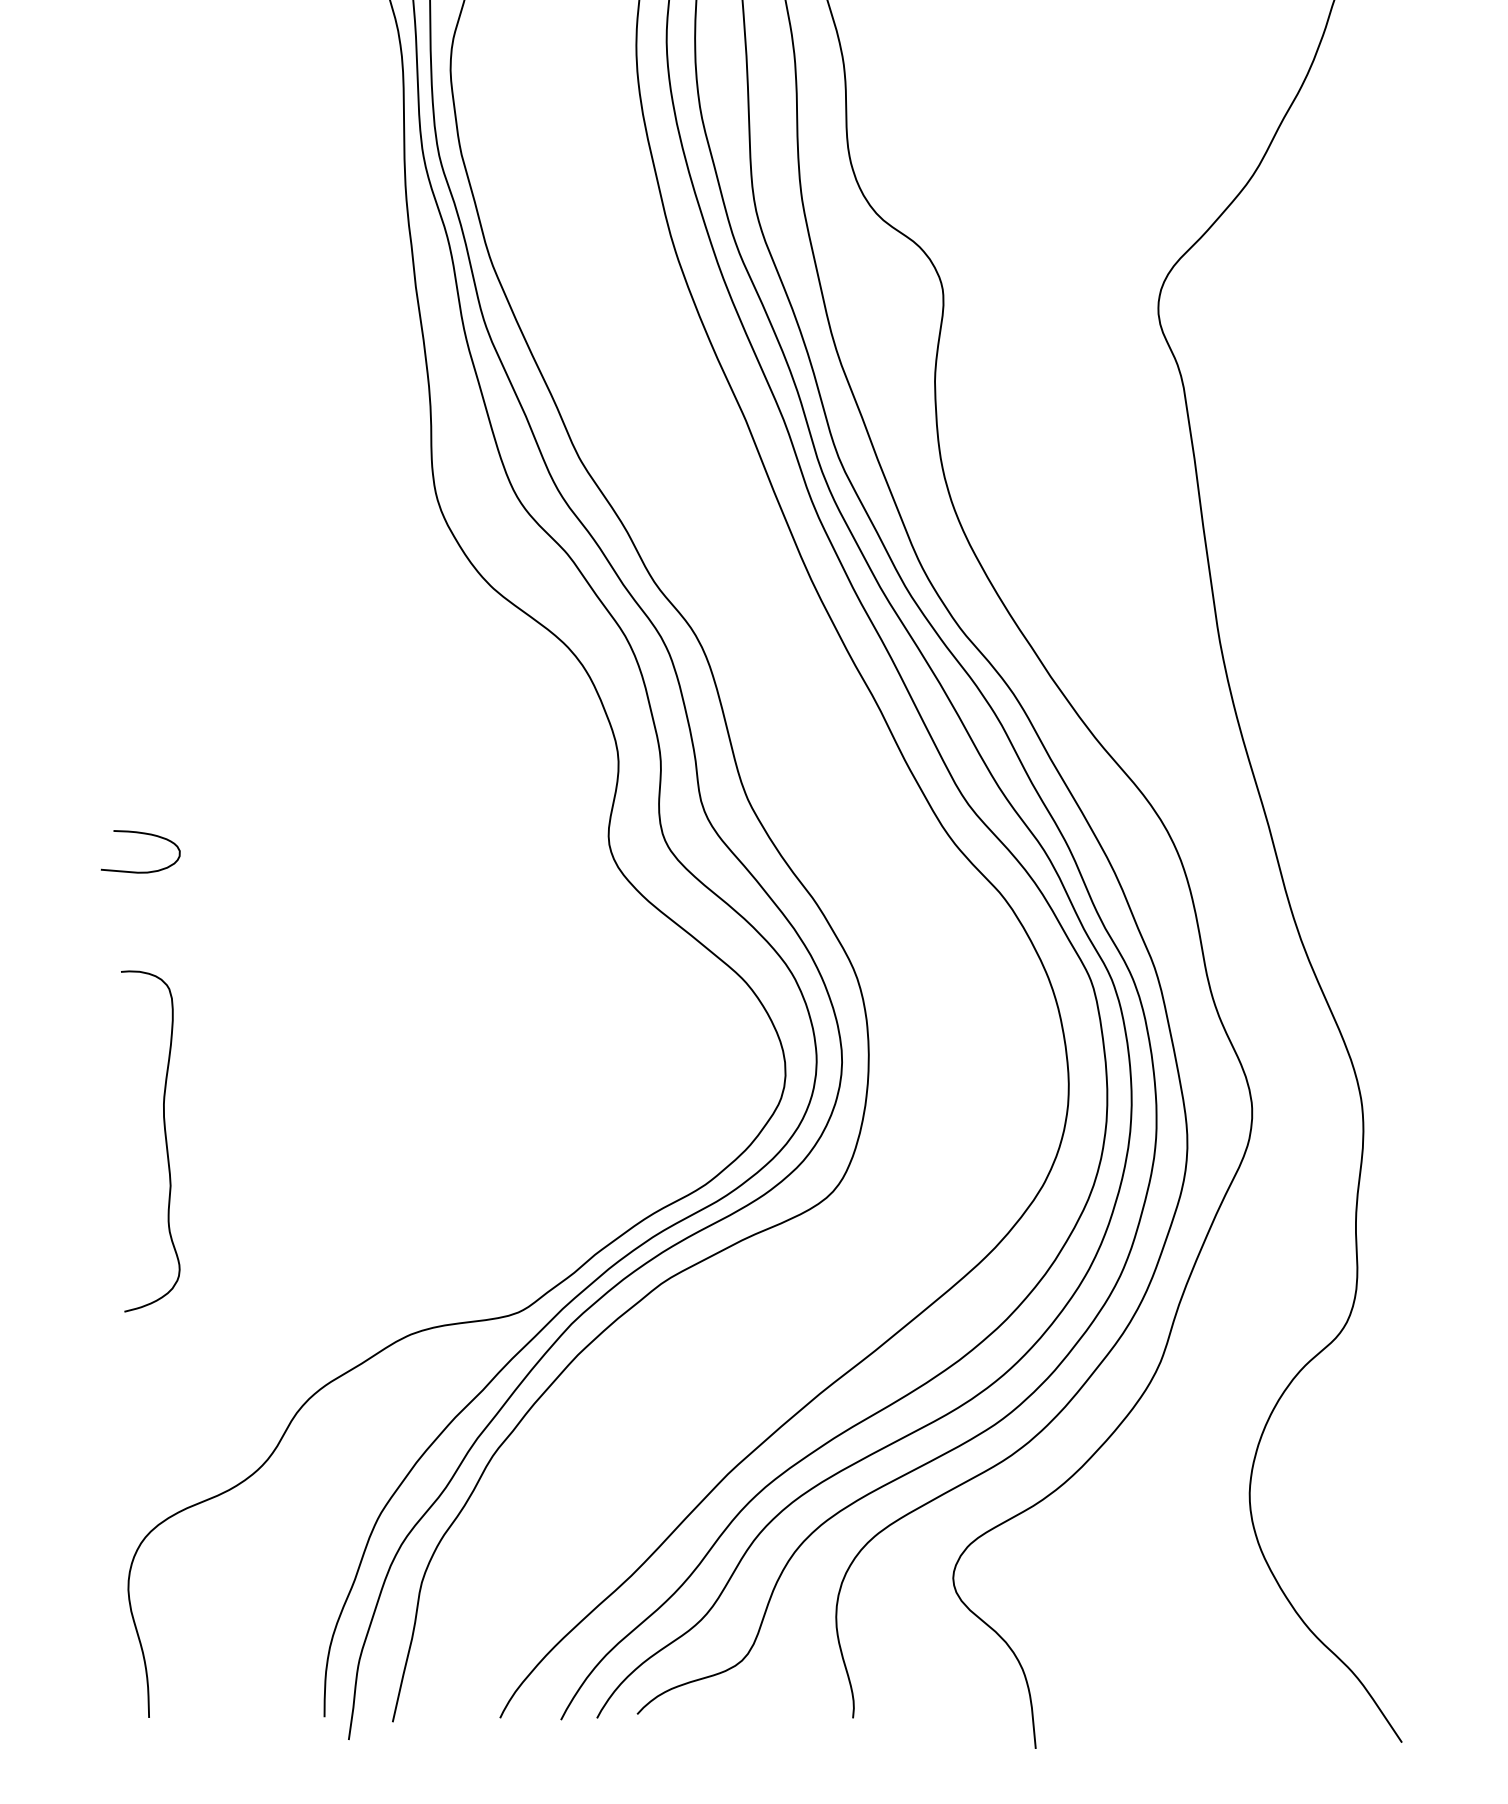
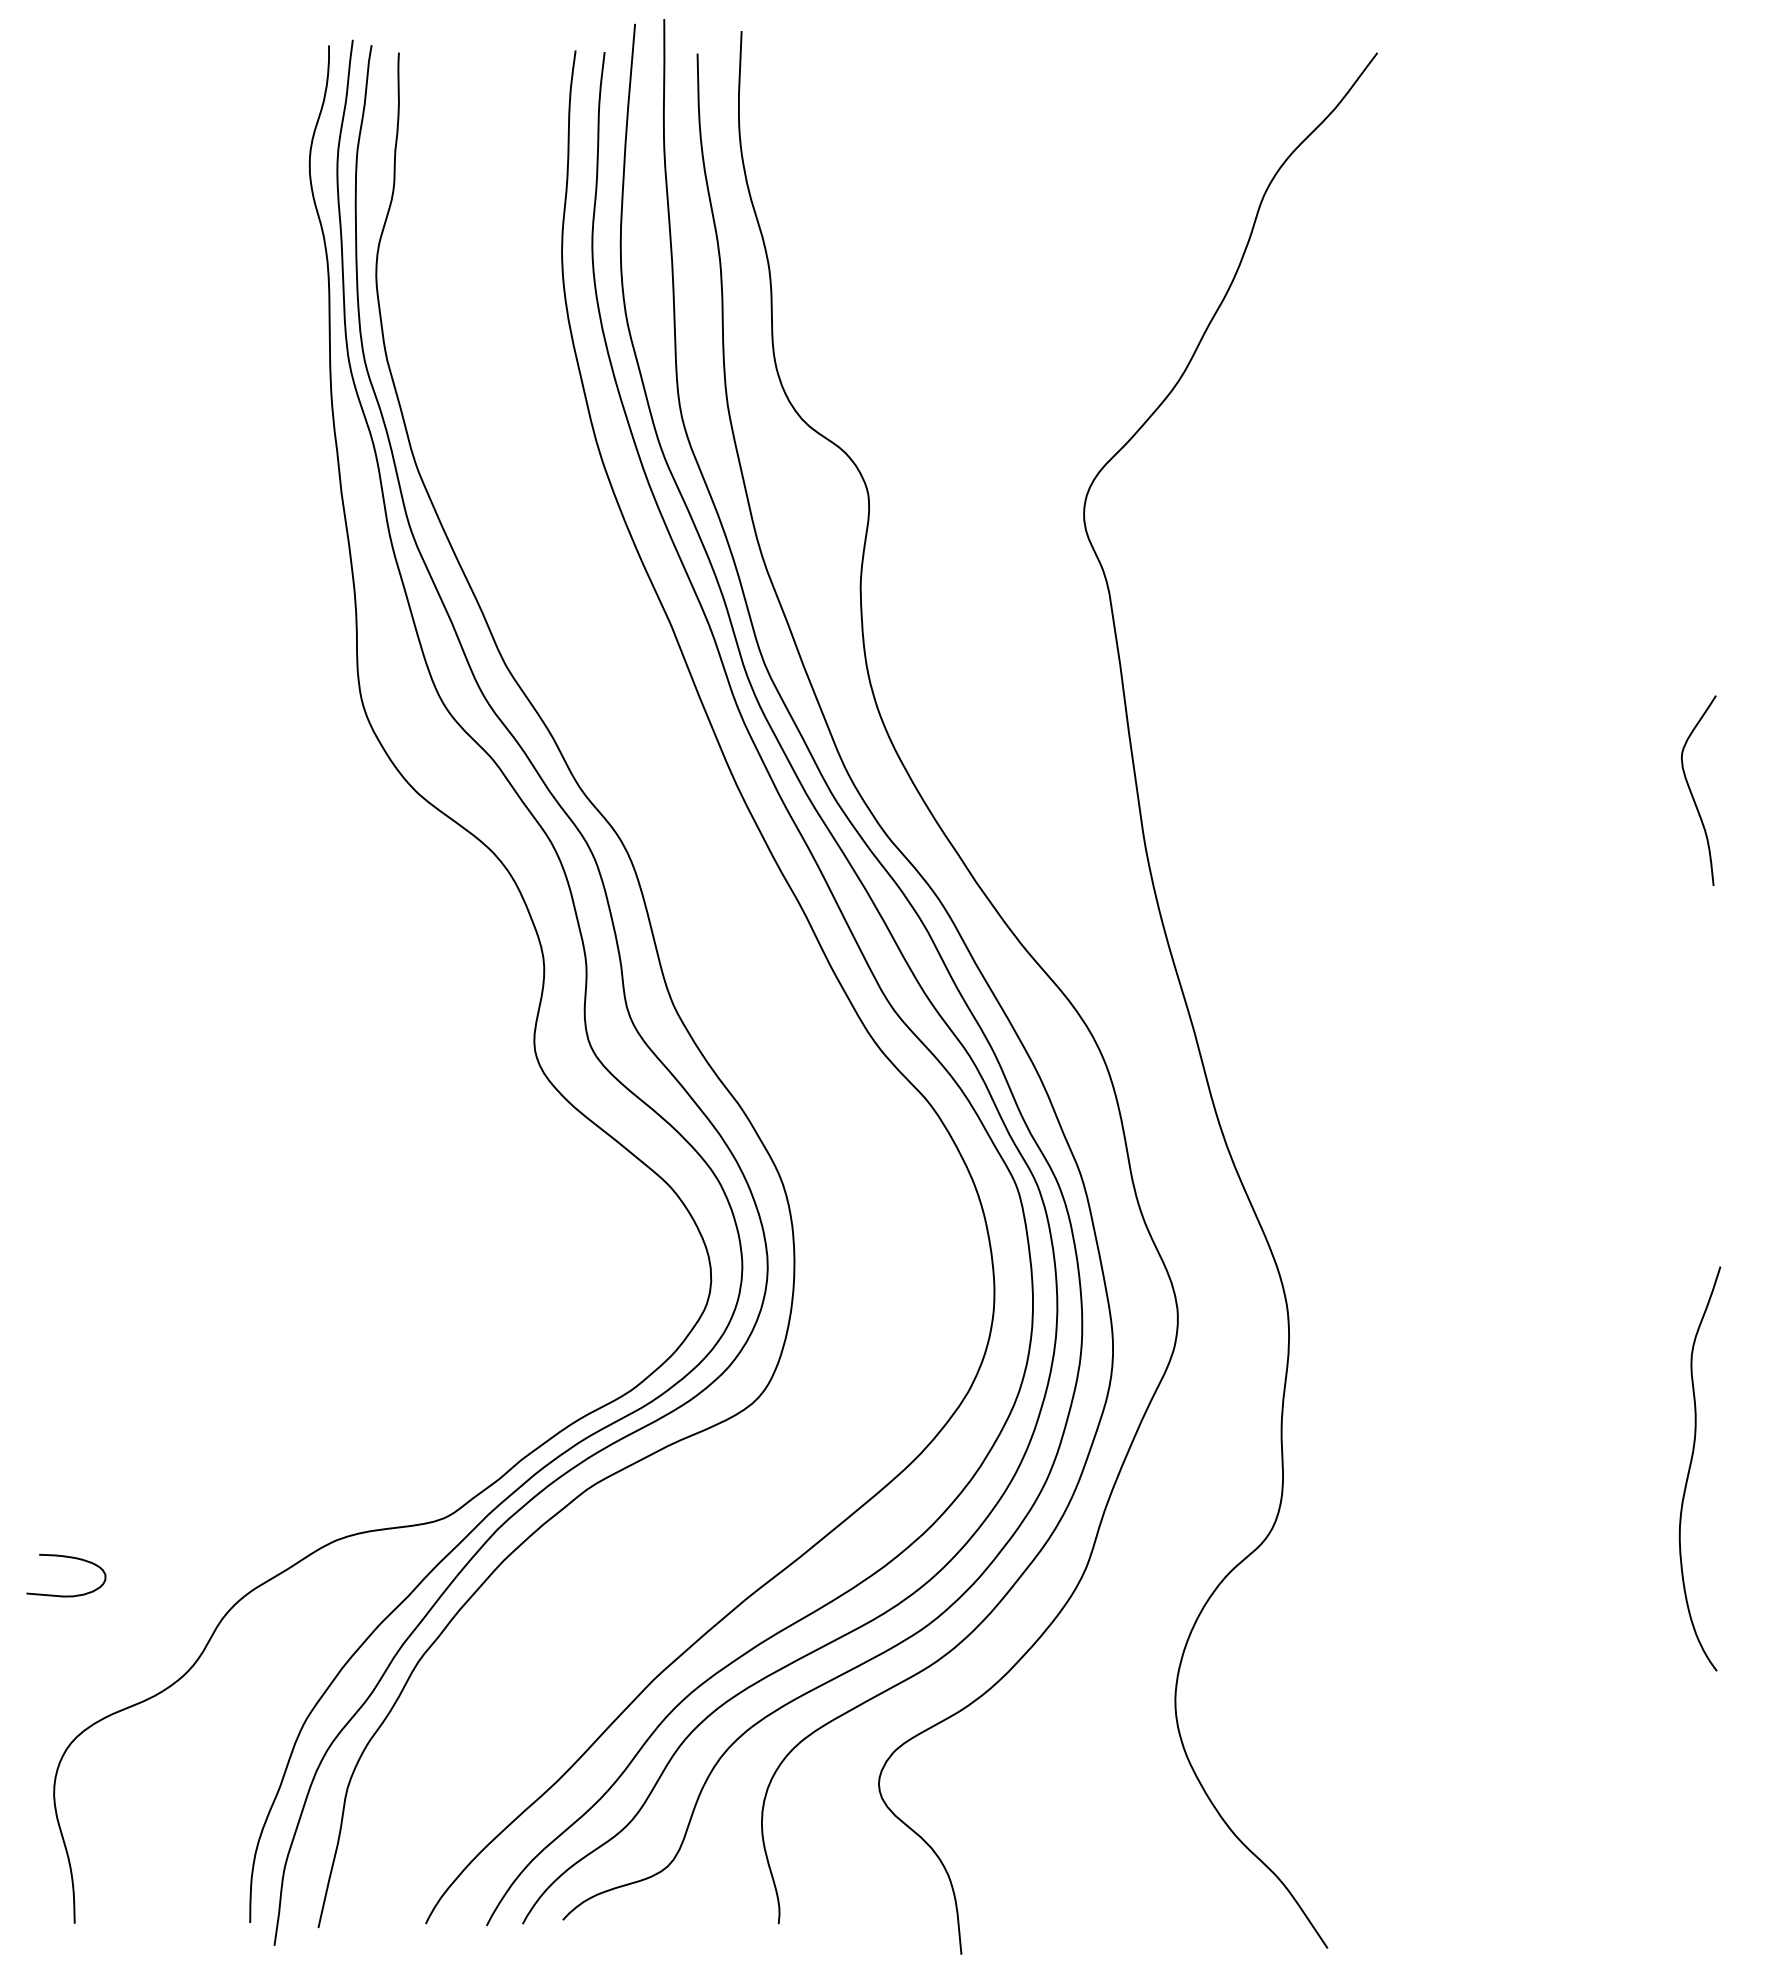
curve: (144, 834) -> (70, 1558), moved
curve: (164, 1139) -> (90, 1345), removed

